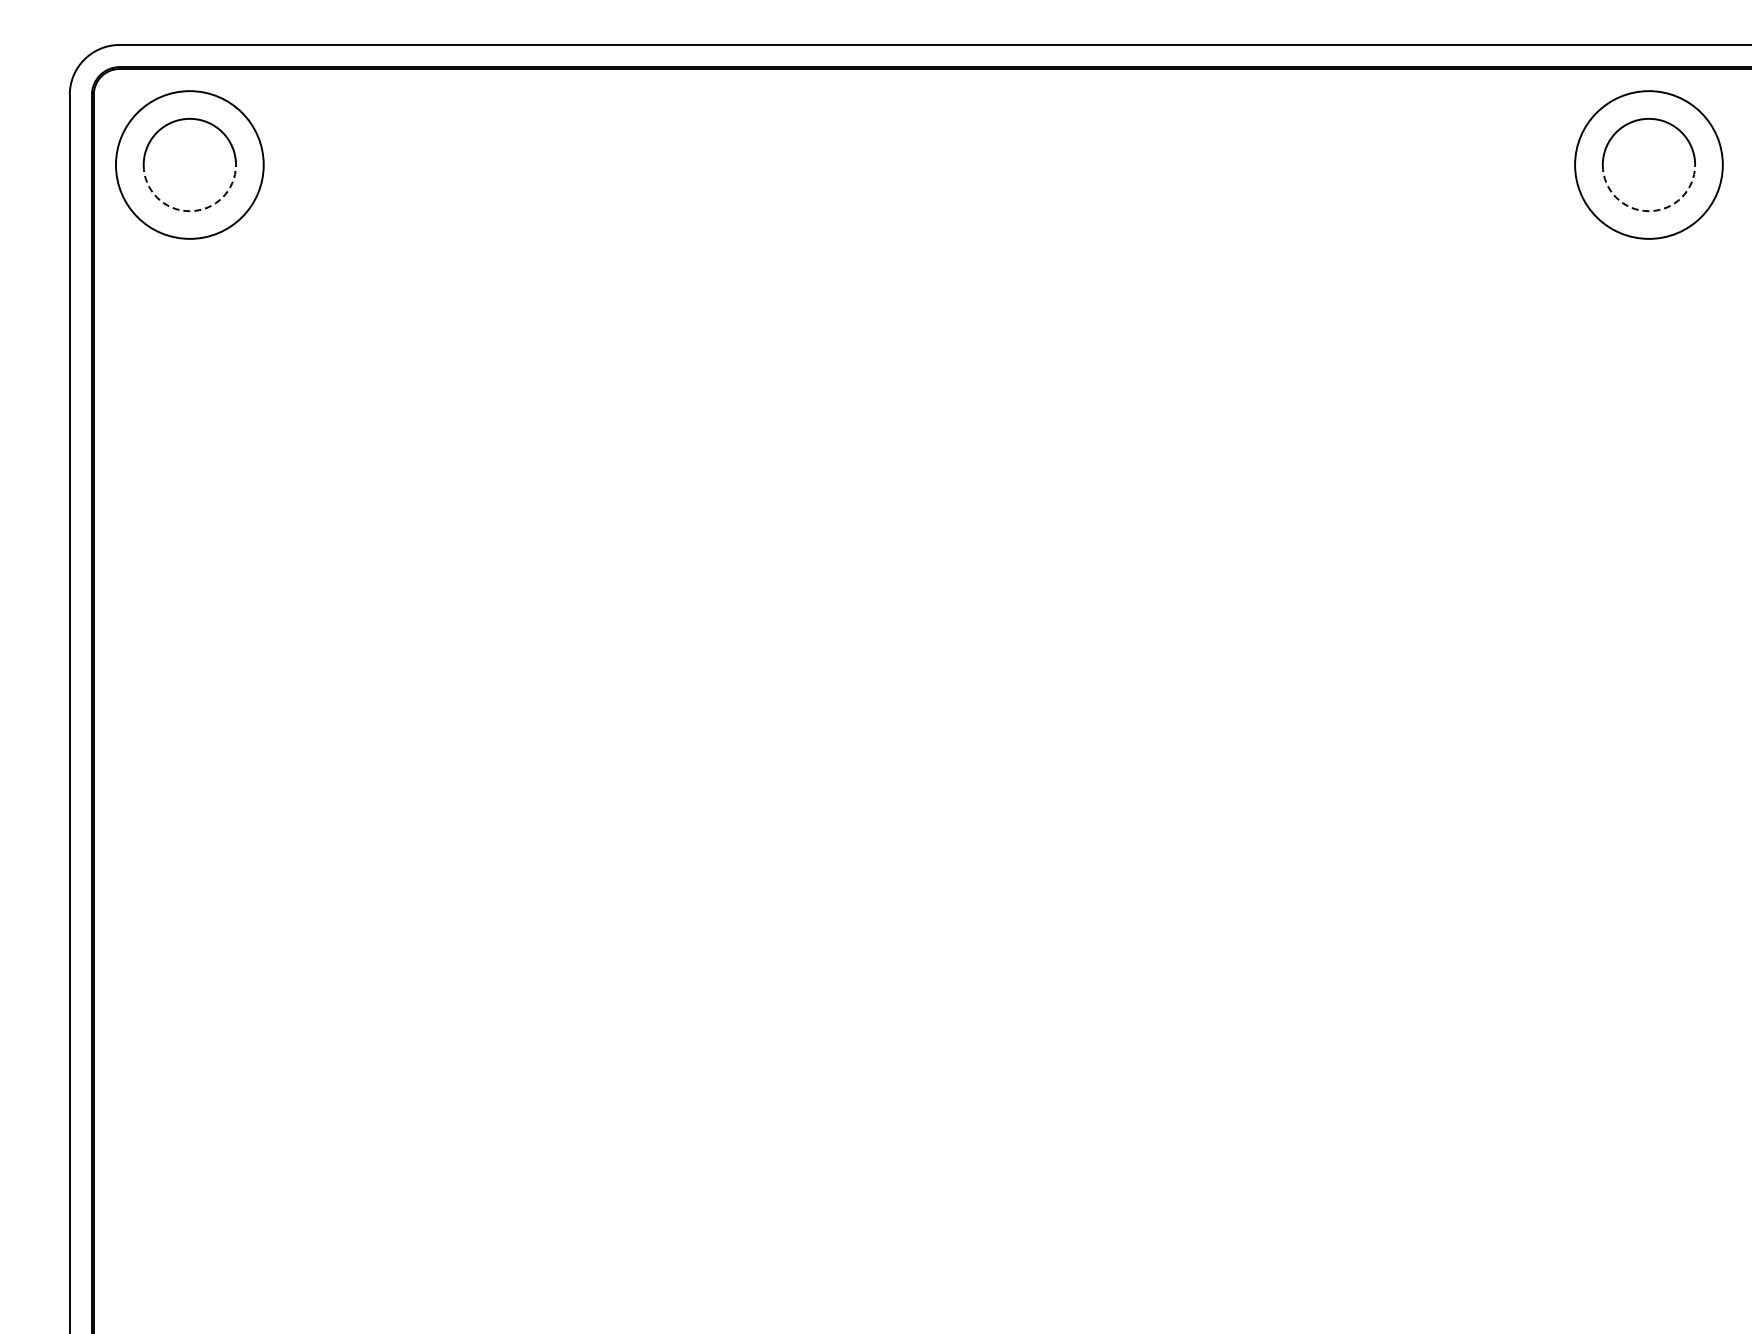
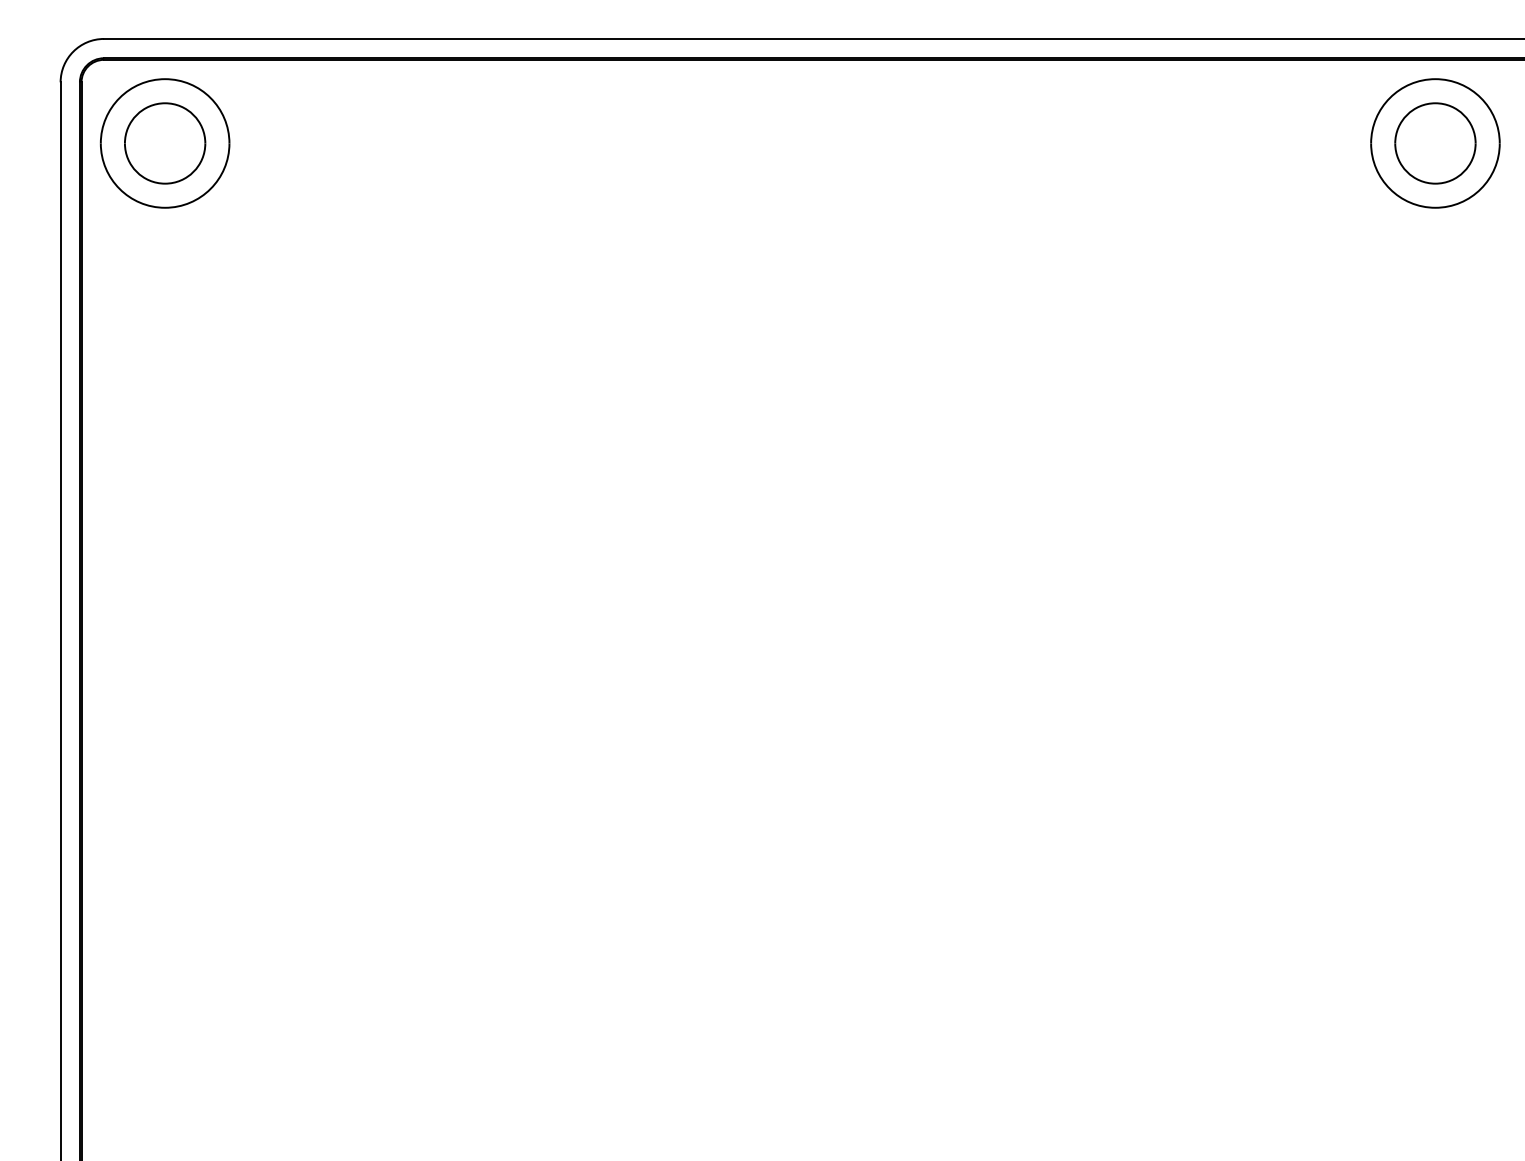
arc: (189, 211) -> (164, 183), dashed -> solid
arc: (1648, 211) -> (1435, 183), dashed -> solid

